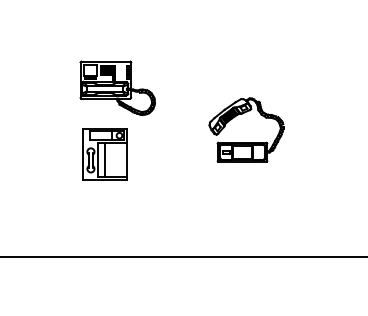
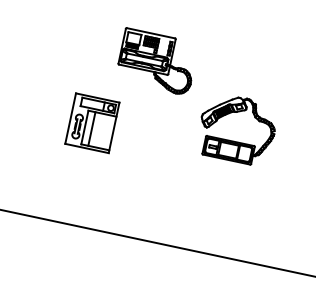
part: (117, 87) -> (156, 61), moved

